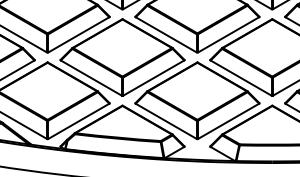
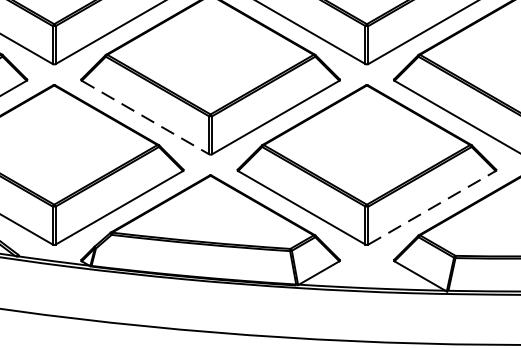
line: (91, 78) -> (145, 118), solid -> dashed
line: (229, 121) -> (433, 208), solid -> dashed

